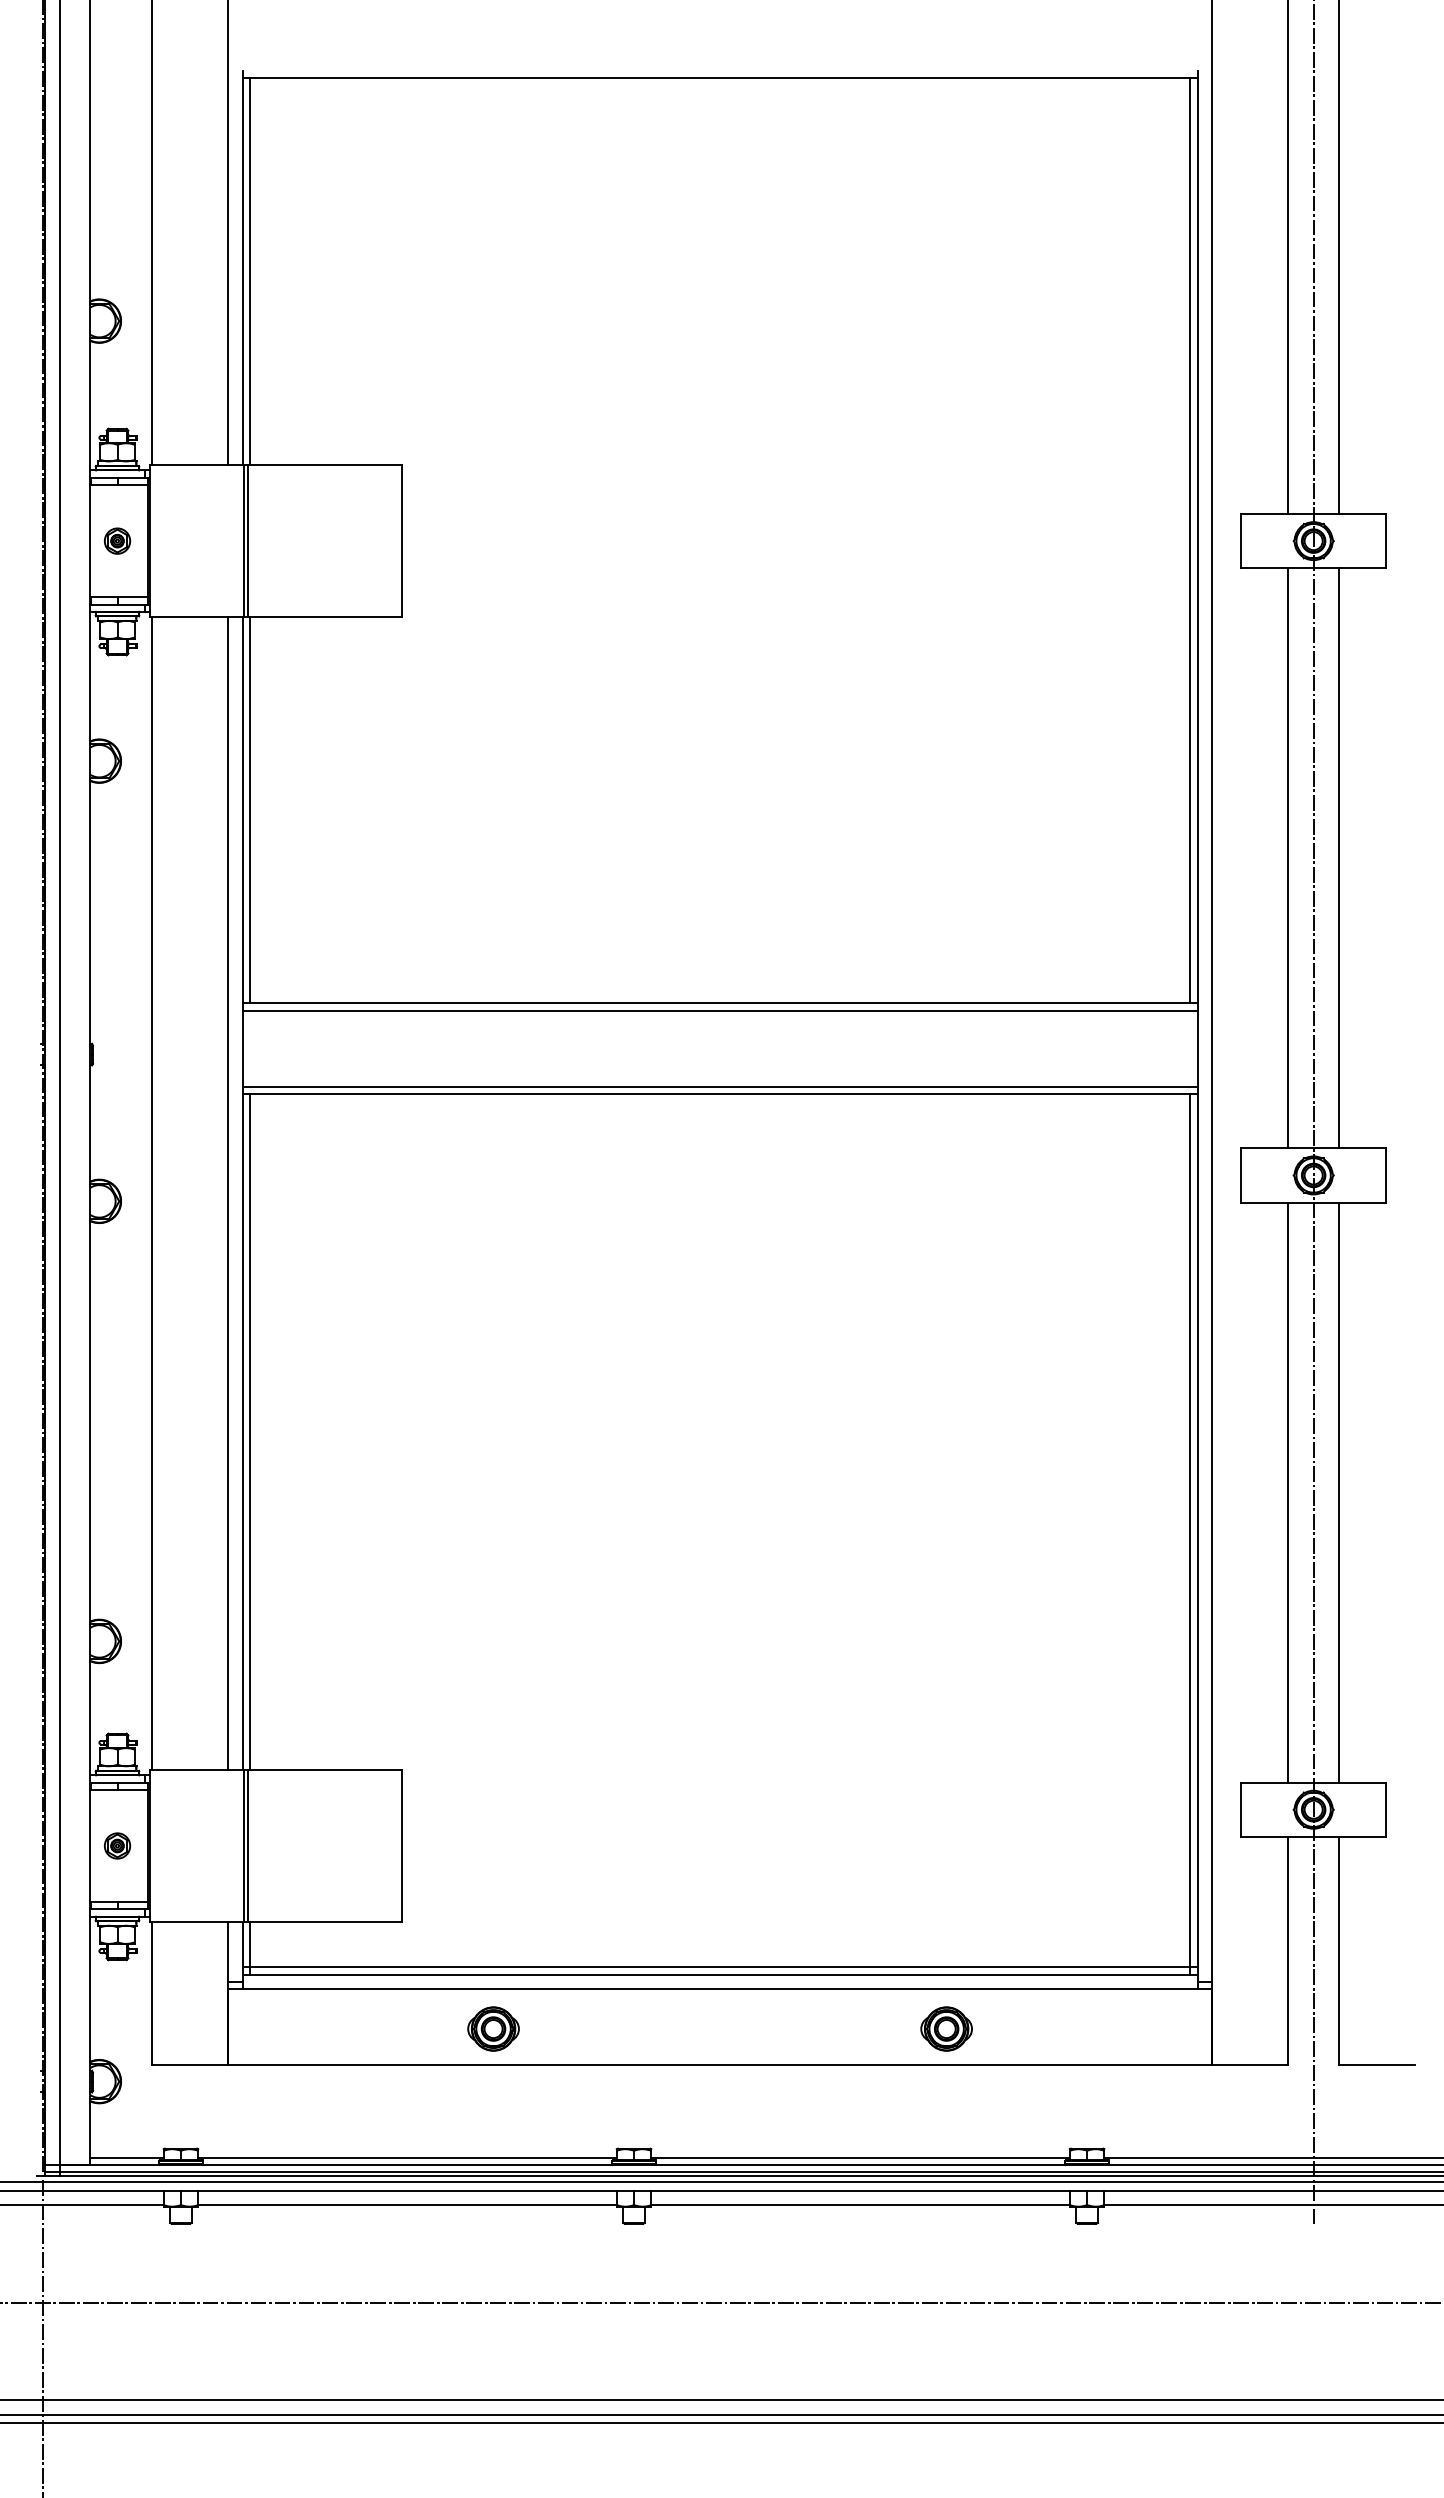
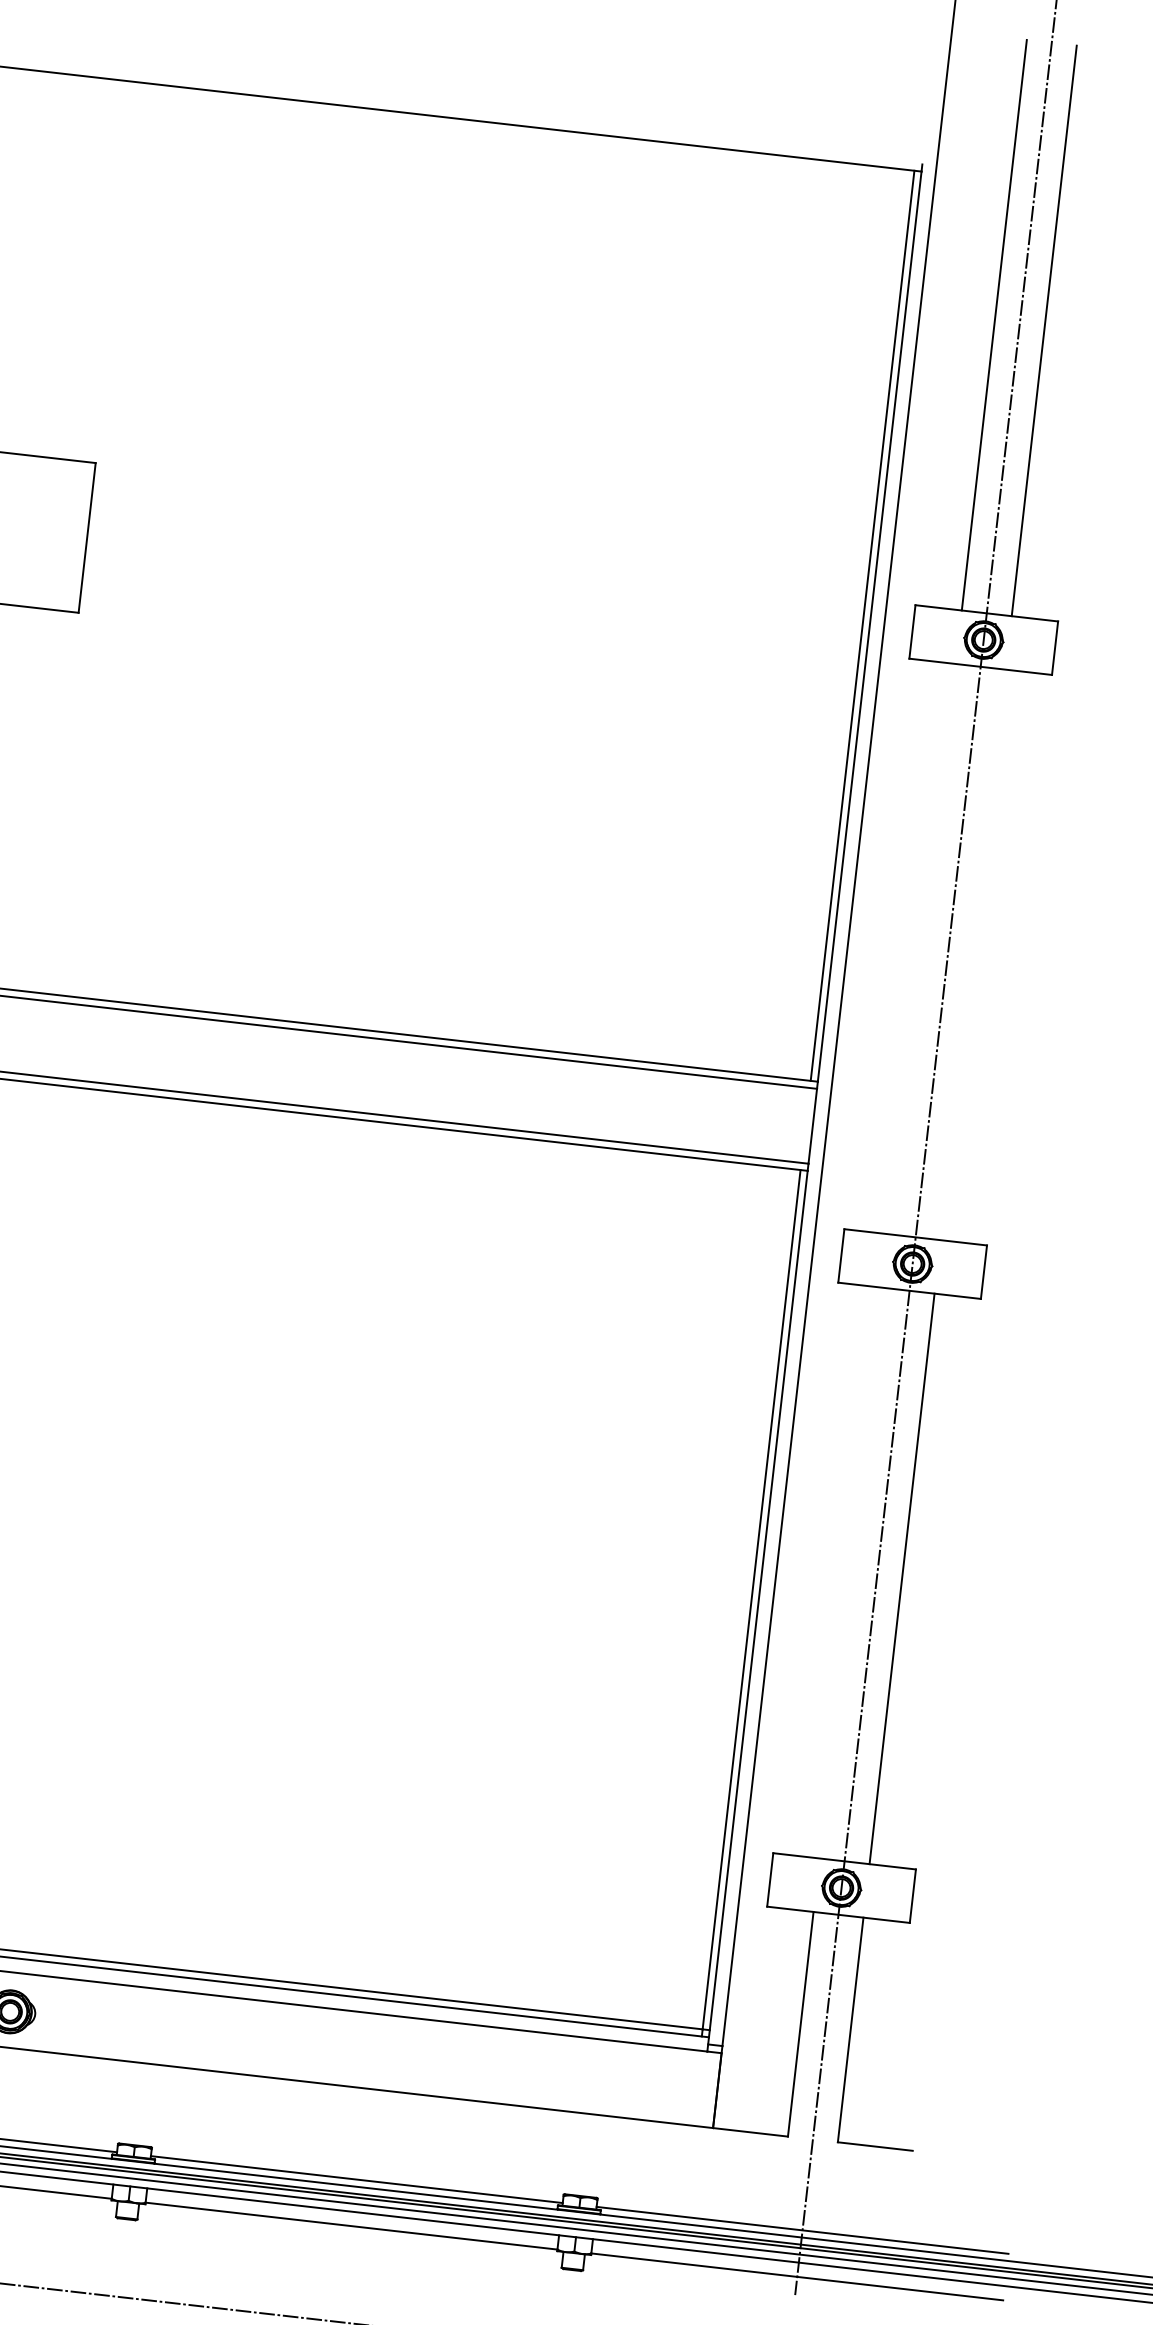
line: (1288, 858) -> (923, 949), removed
line: (1339, 858) -> (973, 955), removed
line: (1288, 1492) -> (852, 1573), removed
part: (946, 2028) -> (455, 2062), removed

